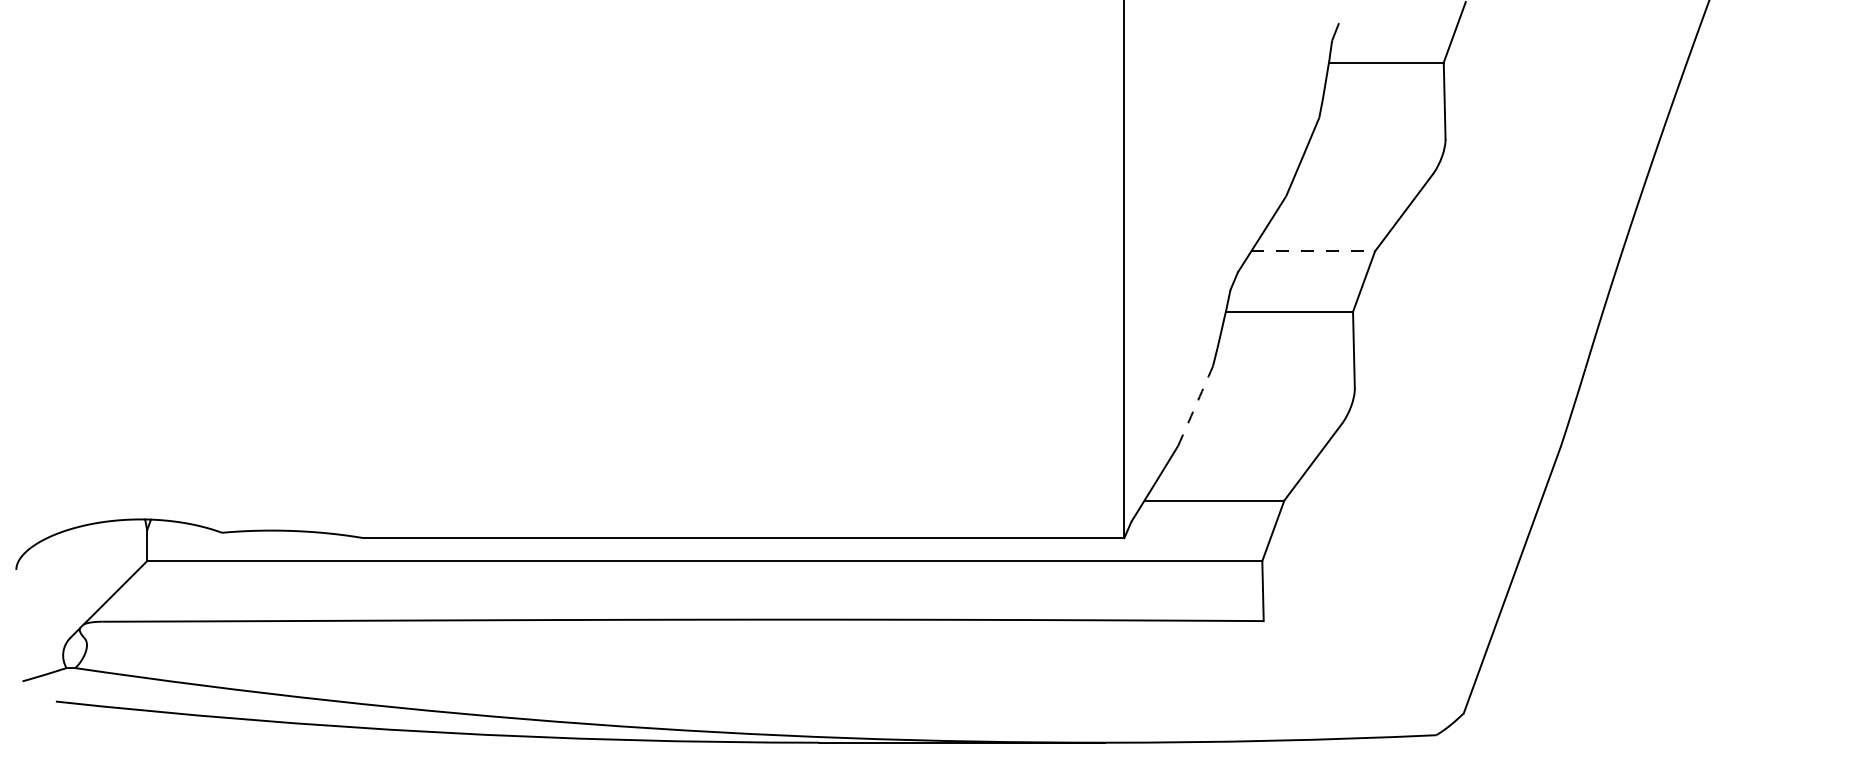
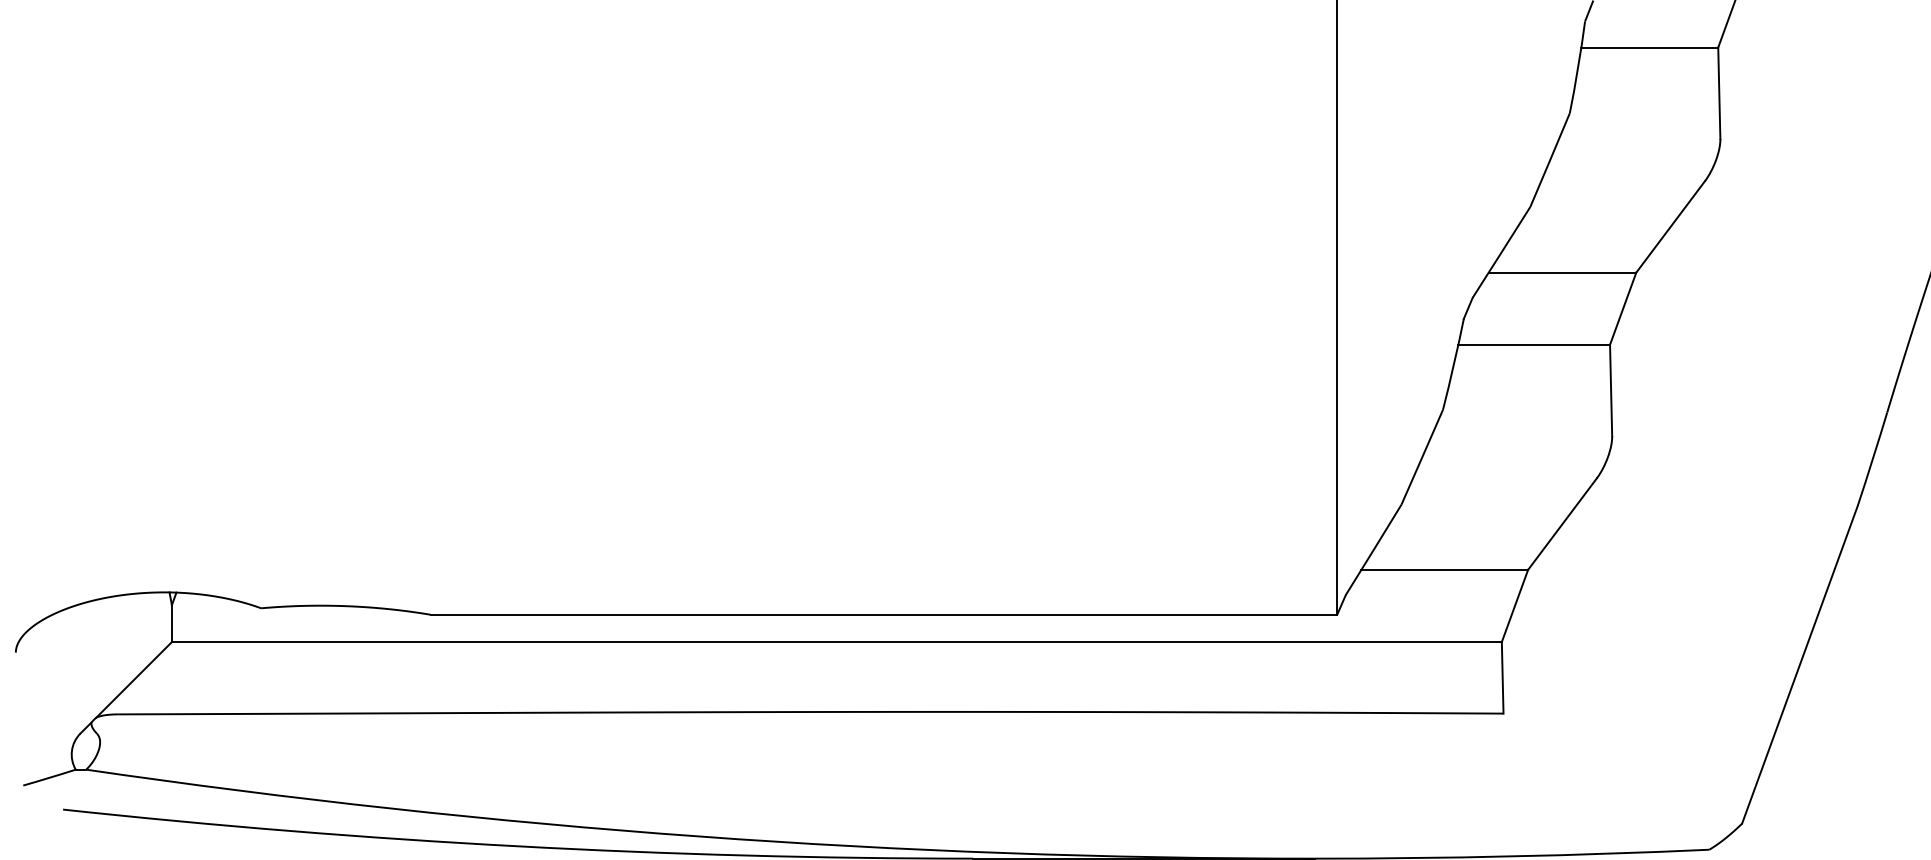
line: (1313, 251) -> (1562, 272), dashed -> solid
arc: (1195, 406) -> (1422, 457), dashed -> solid

